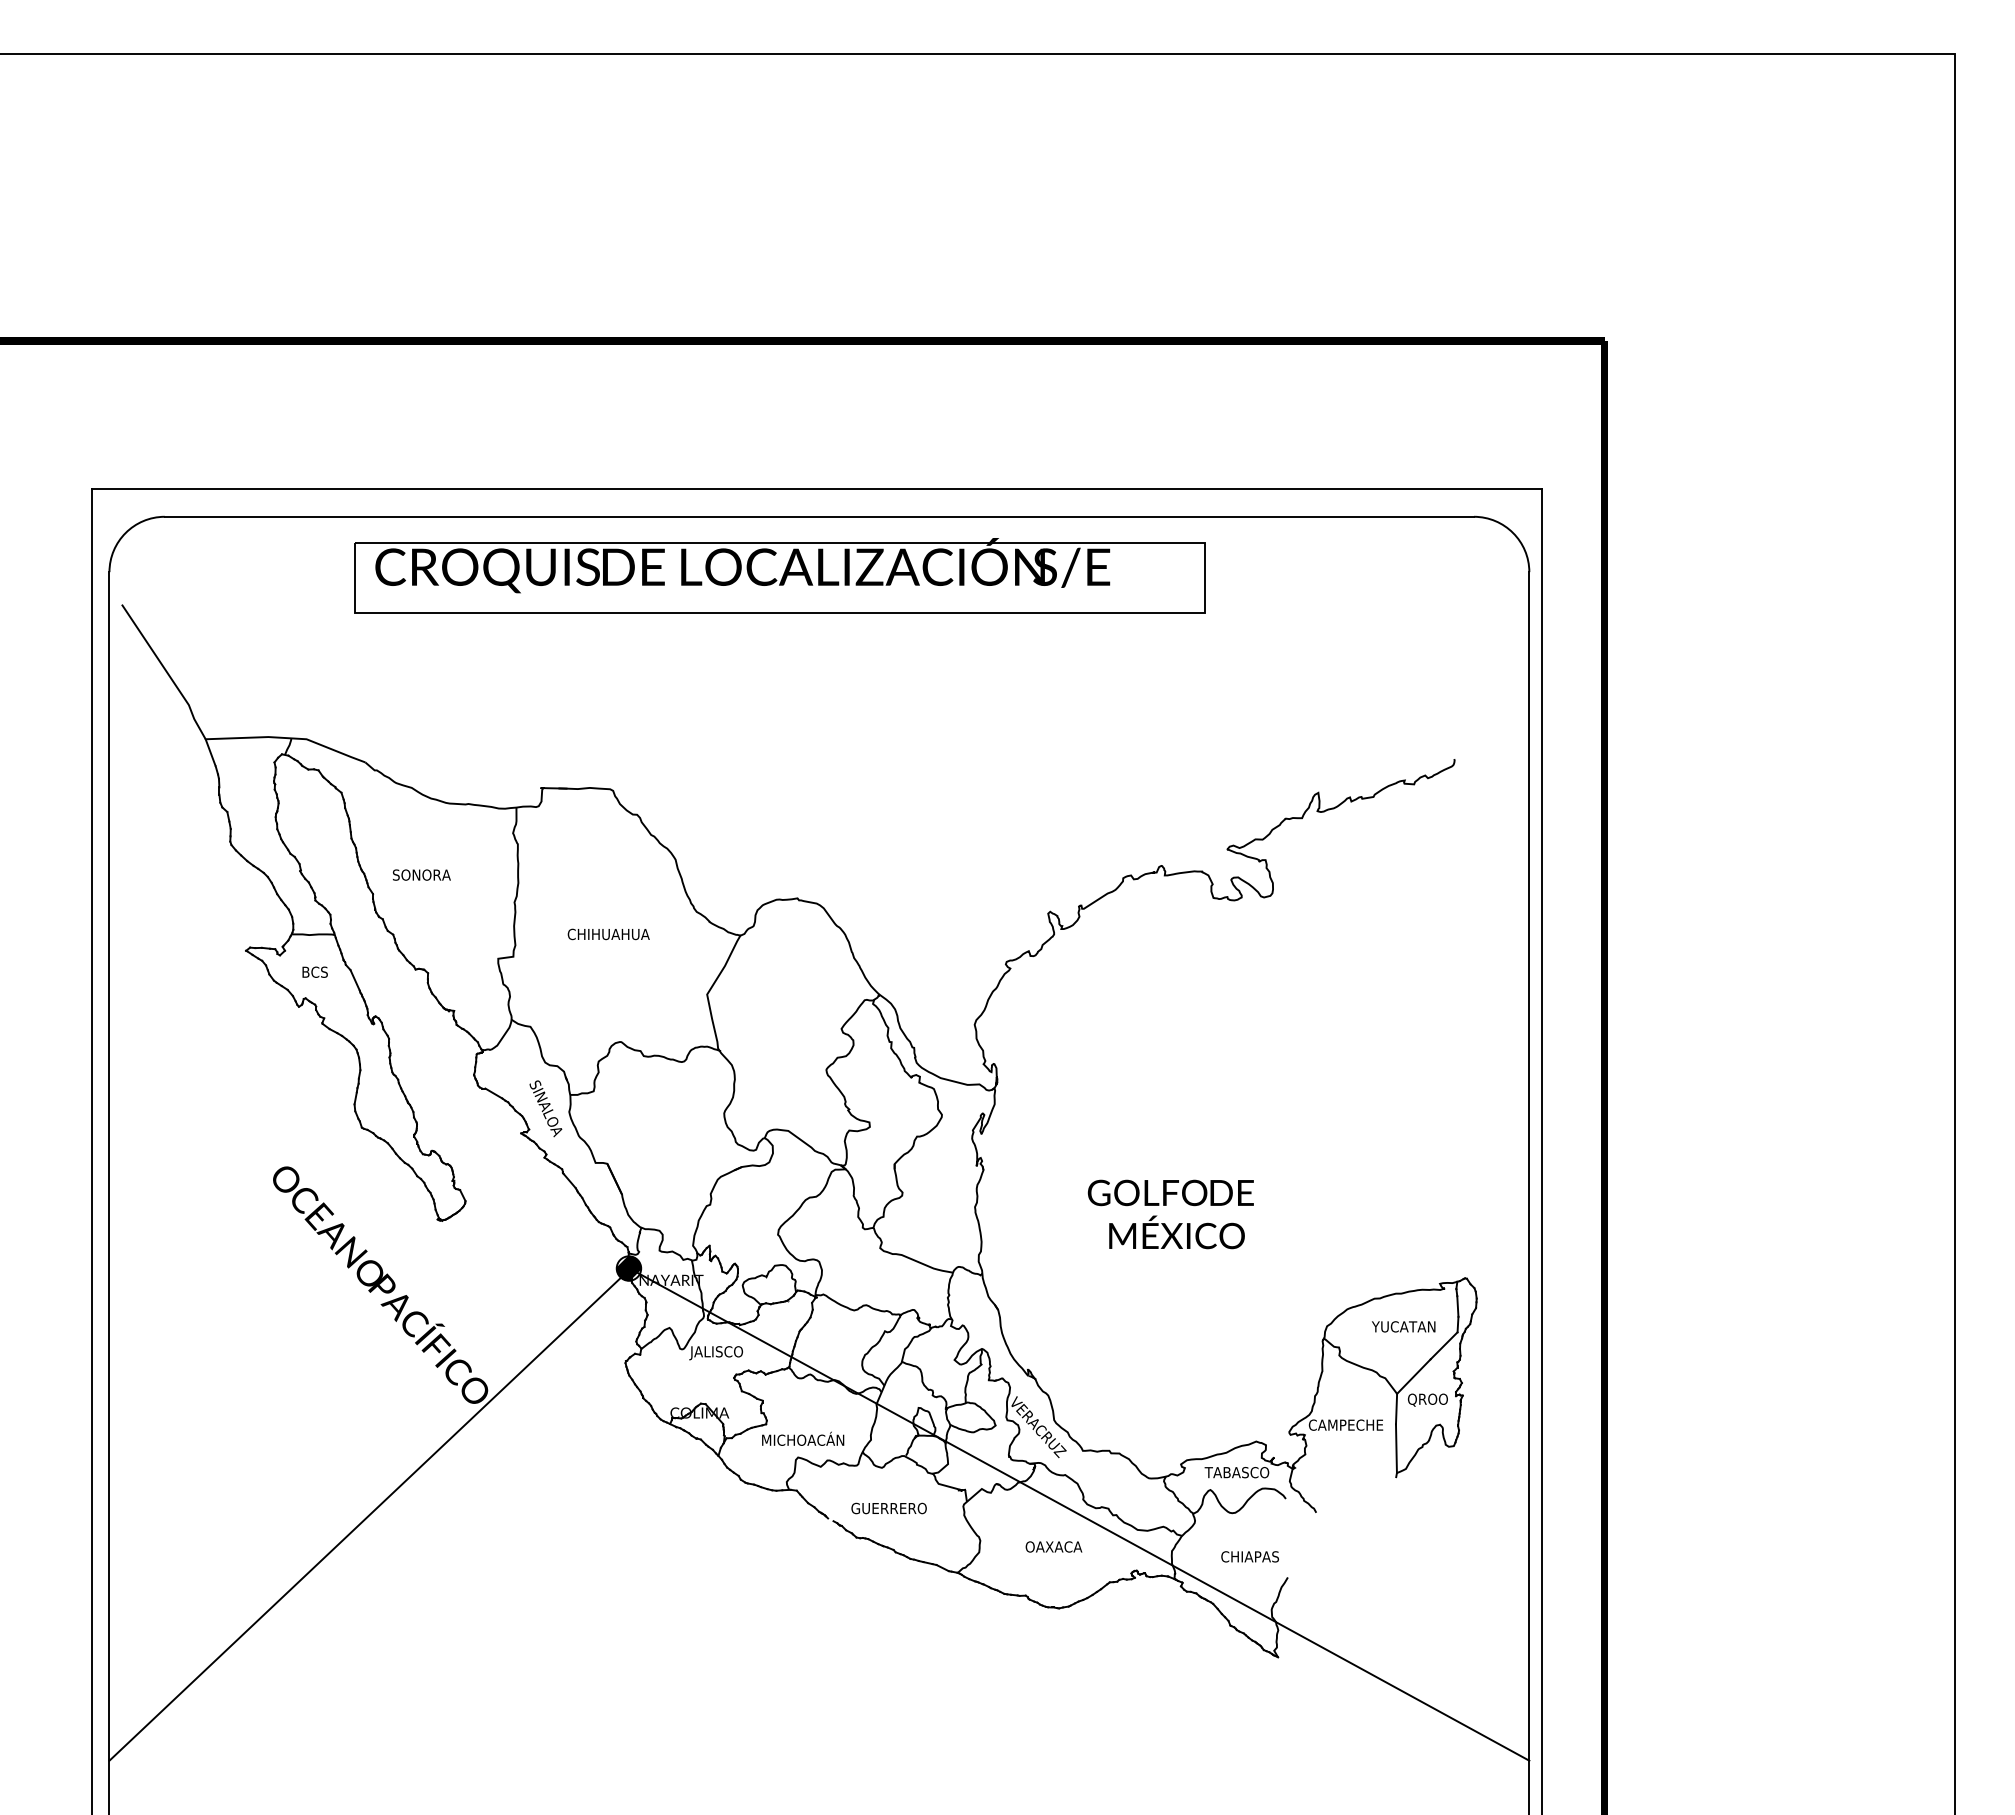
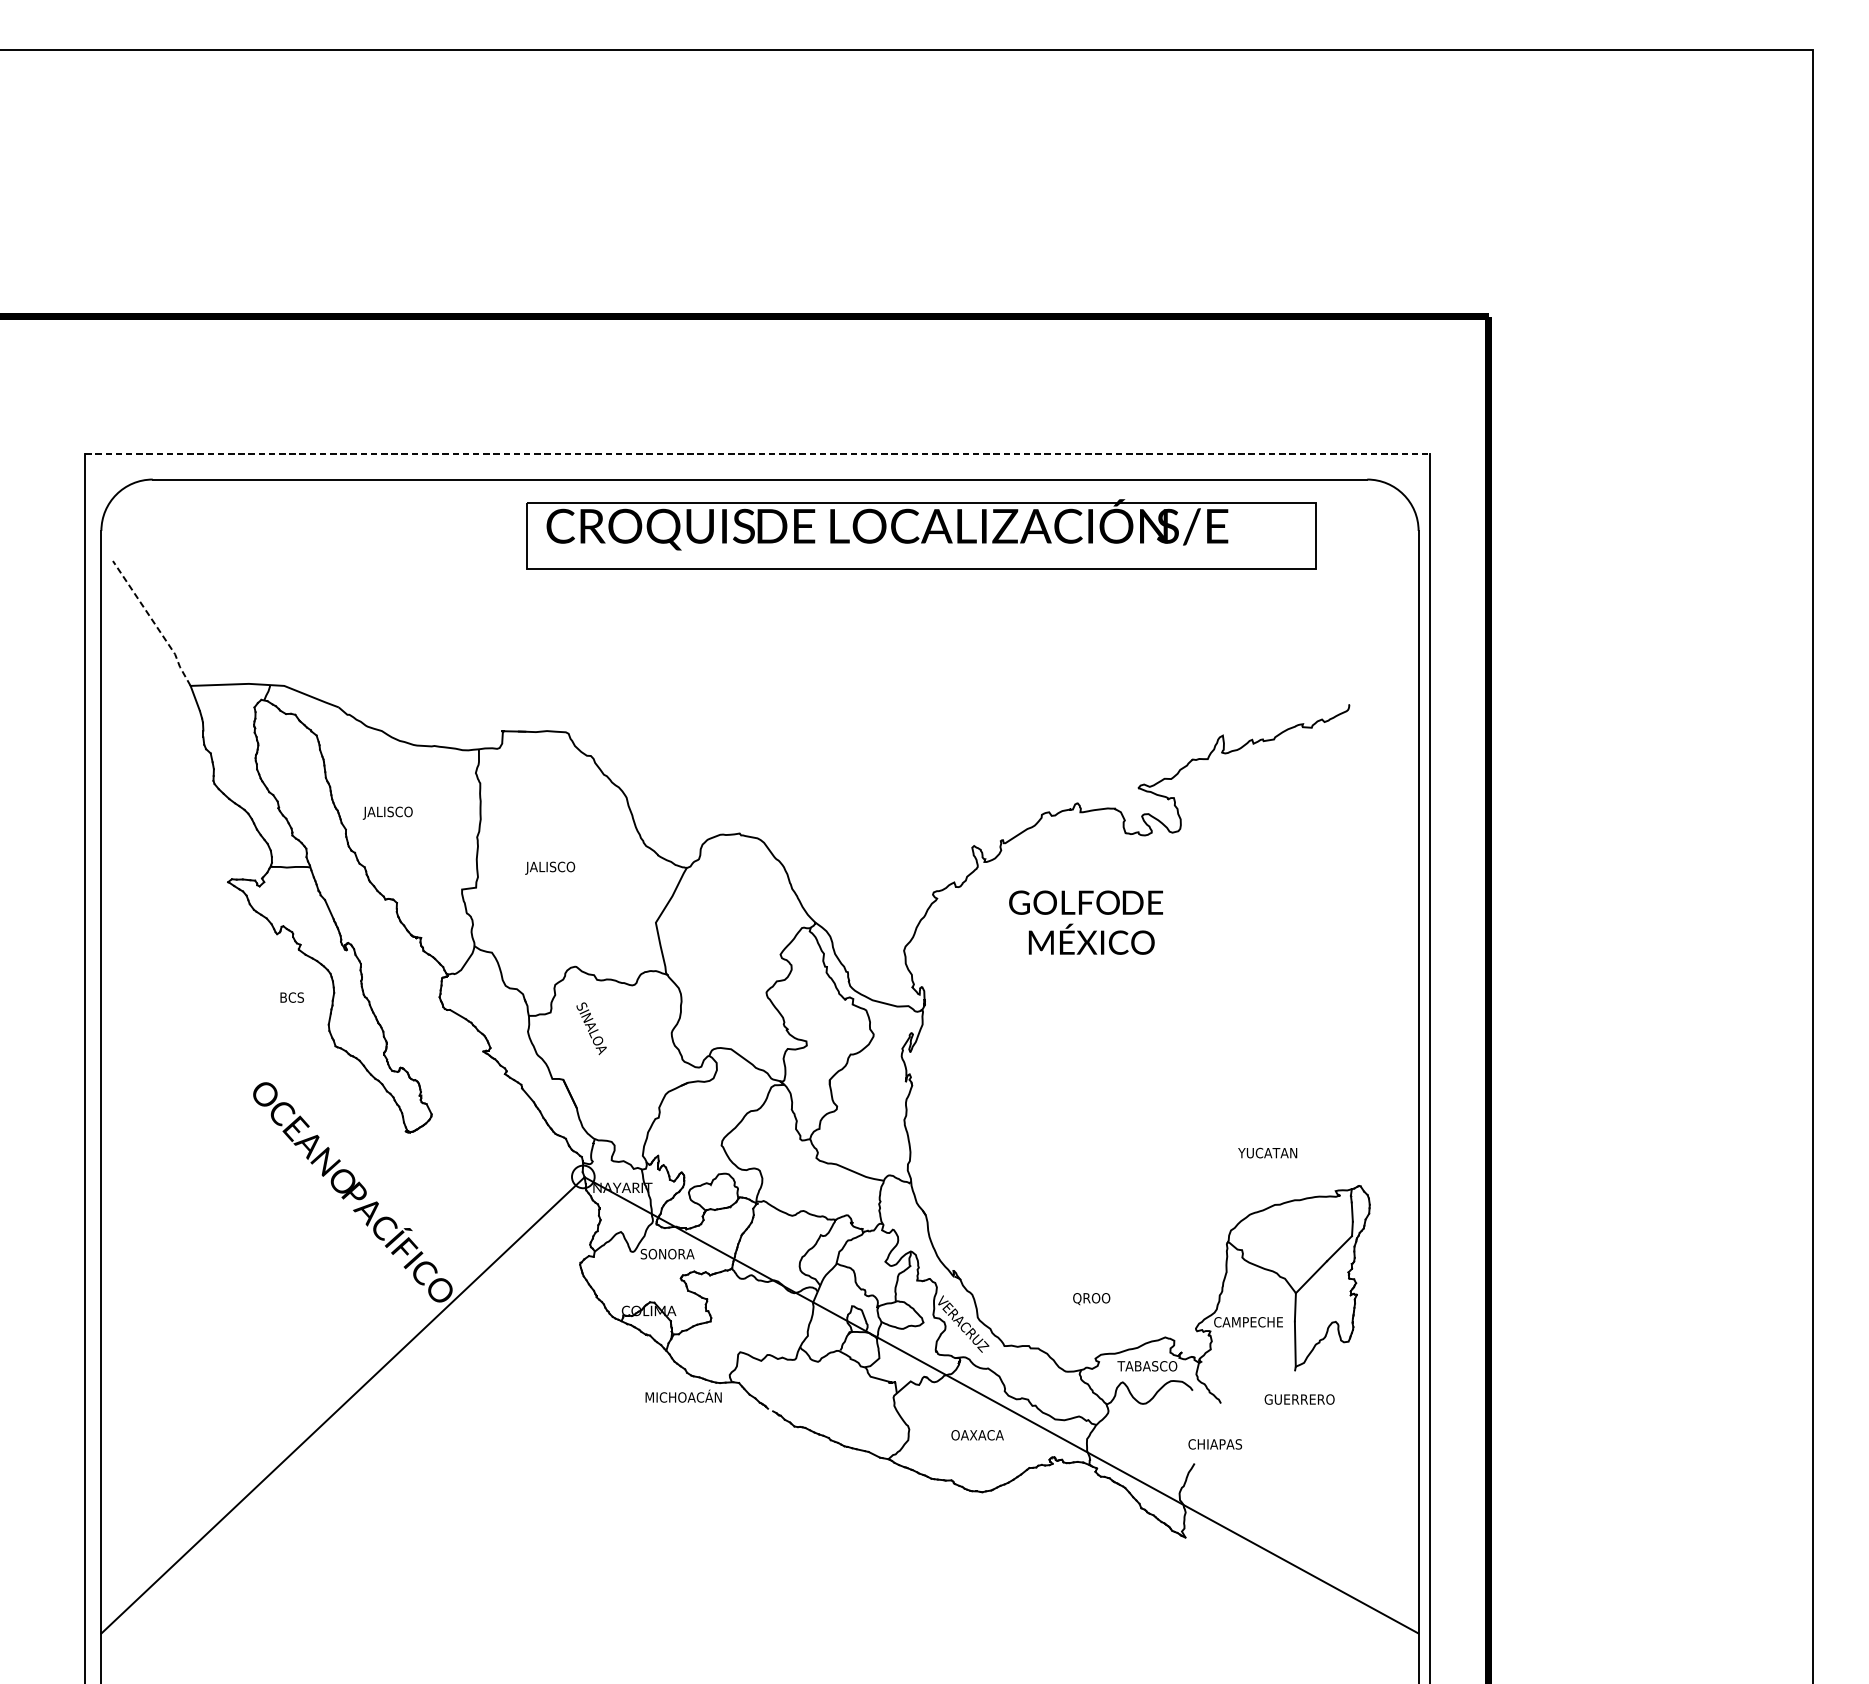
line: (816, 489) -> (757, 454), solid -> dashed
part: (779, 575) -> (921, 534), moved
line: (166, 671) -> (154, 623), solid -> dashed
text: (420, 876) -> (389, 813), SONORA -> JALISCO
text: (607, 935) -> (563, 867), CHIHUAHUA -> JALISCO
text: (314, 971) -> (291, 996), moved
text: (545, 1108) -> (591, 1028), moved
text: (1170, 1214) -> (1085, 922), moved
hatch: (628, 1268) -> (582, 1176), removed
text: (1403, 1326) -> (1267, 1152), moved
text: (718, 1353) -> (666, 1255), JALISCO -> SONORA
text: (1427, 1399) -> (1091, 1298), moved
text: (803, 1438) -> (684, 1395), moved
text: (888, 1508) -> (1299, 1399), moved
text: (1249, 1556) -> (1214, 1444), moved

